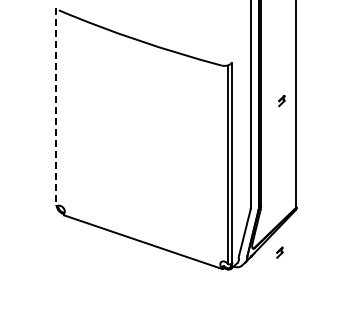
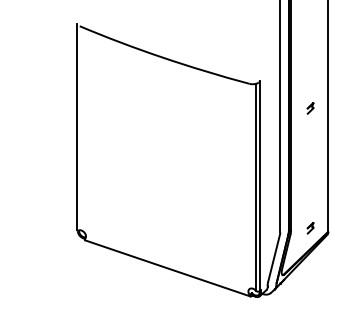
part: (281, 101) -> (310, 108), moved
line: (56, 107) -> (77, 127), dashed -> solid
part: (279, 252) -> (310, 228), moved

